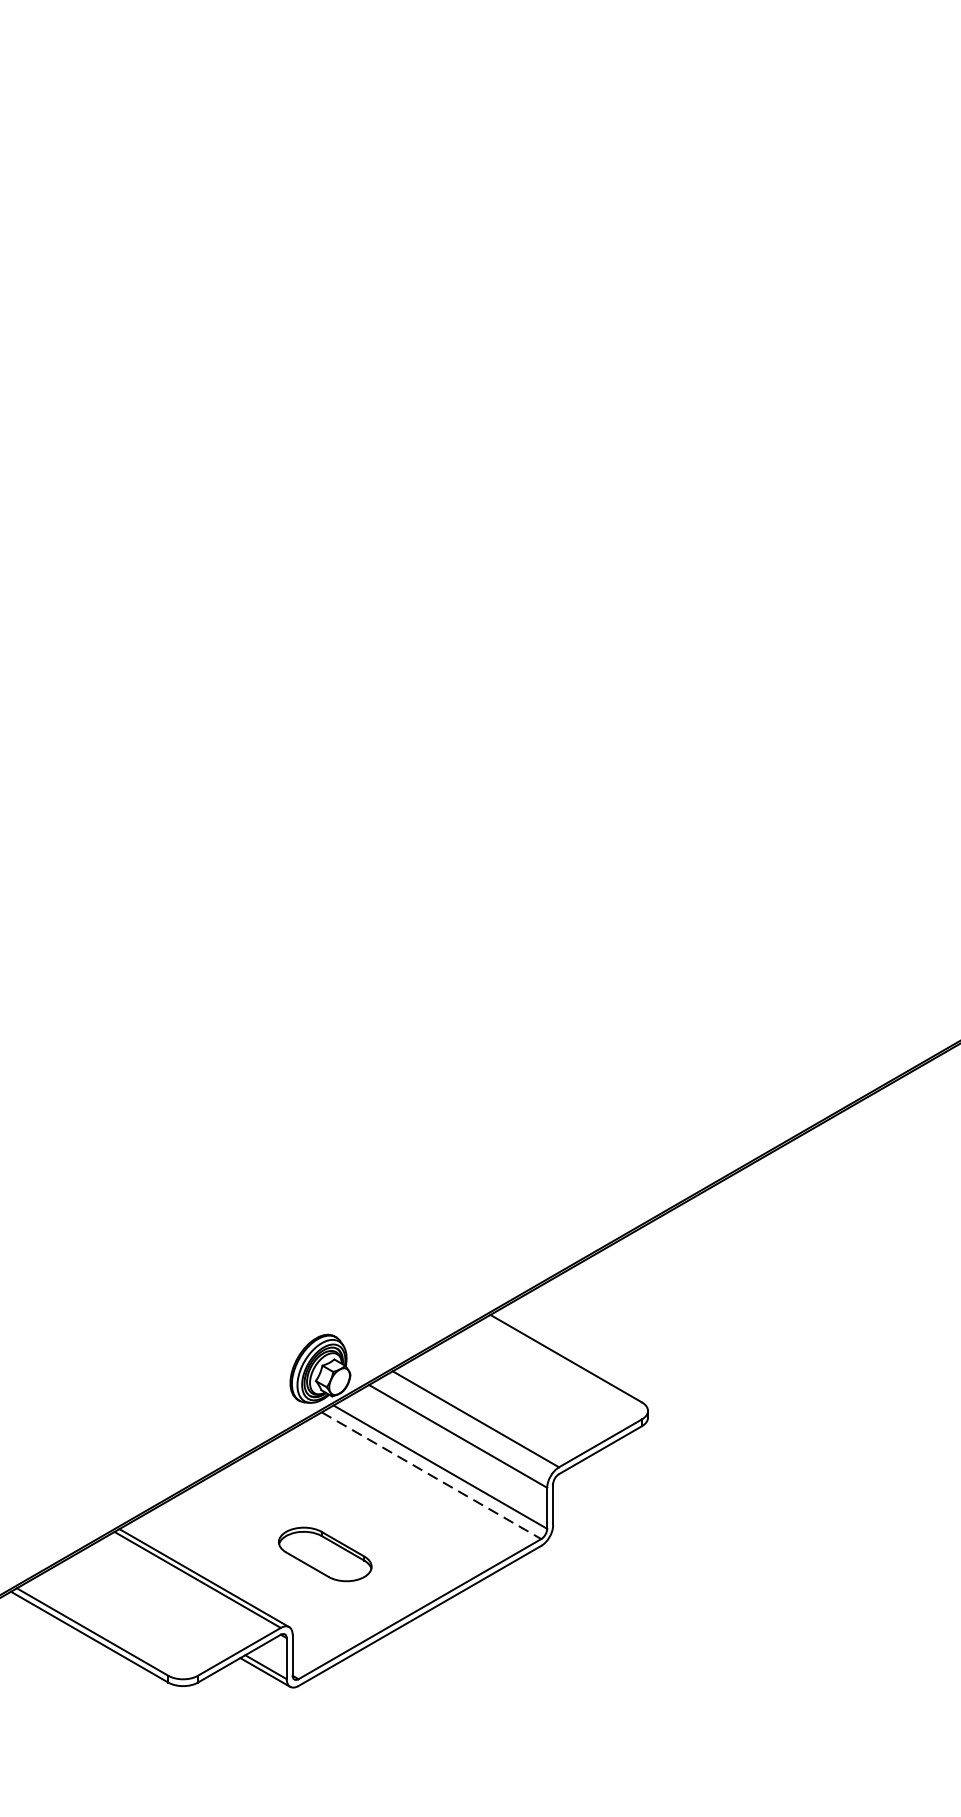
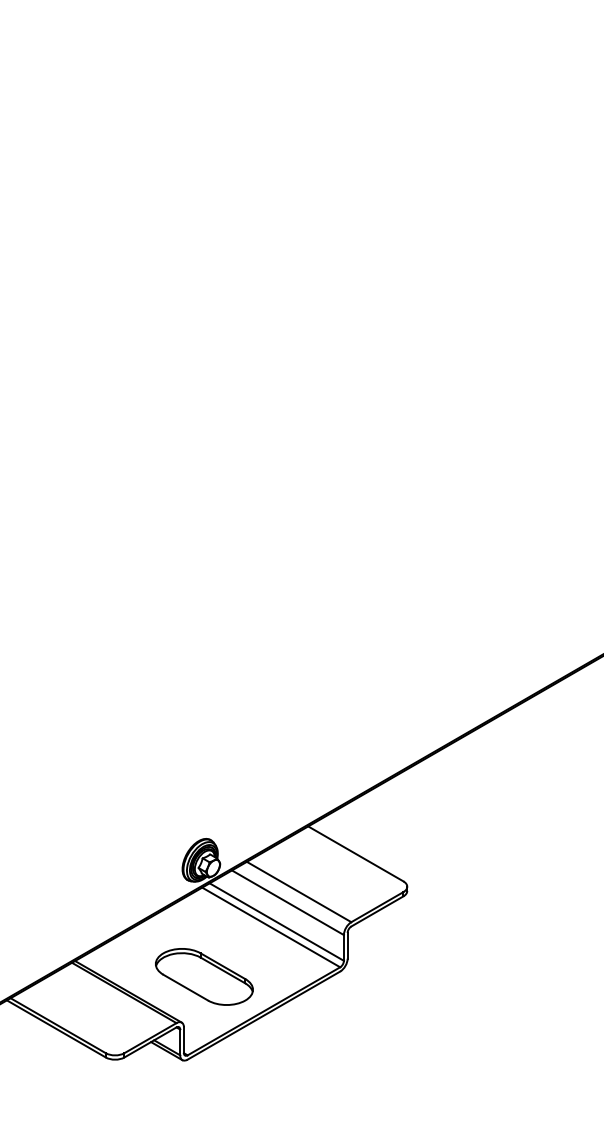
line: (431, 1475) -> (271, 927), dashed -> solid
part: (325, 1553) -> (204, 976), size x1.67

